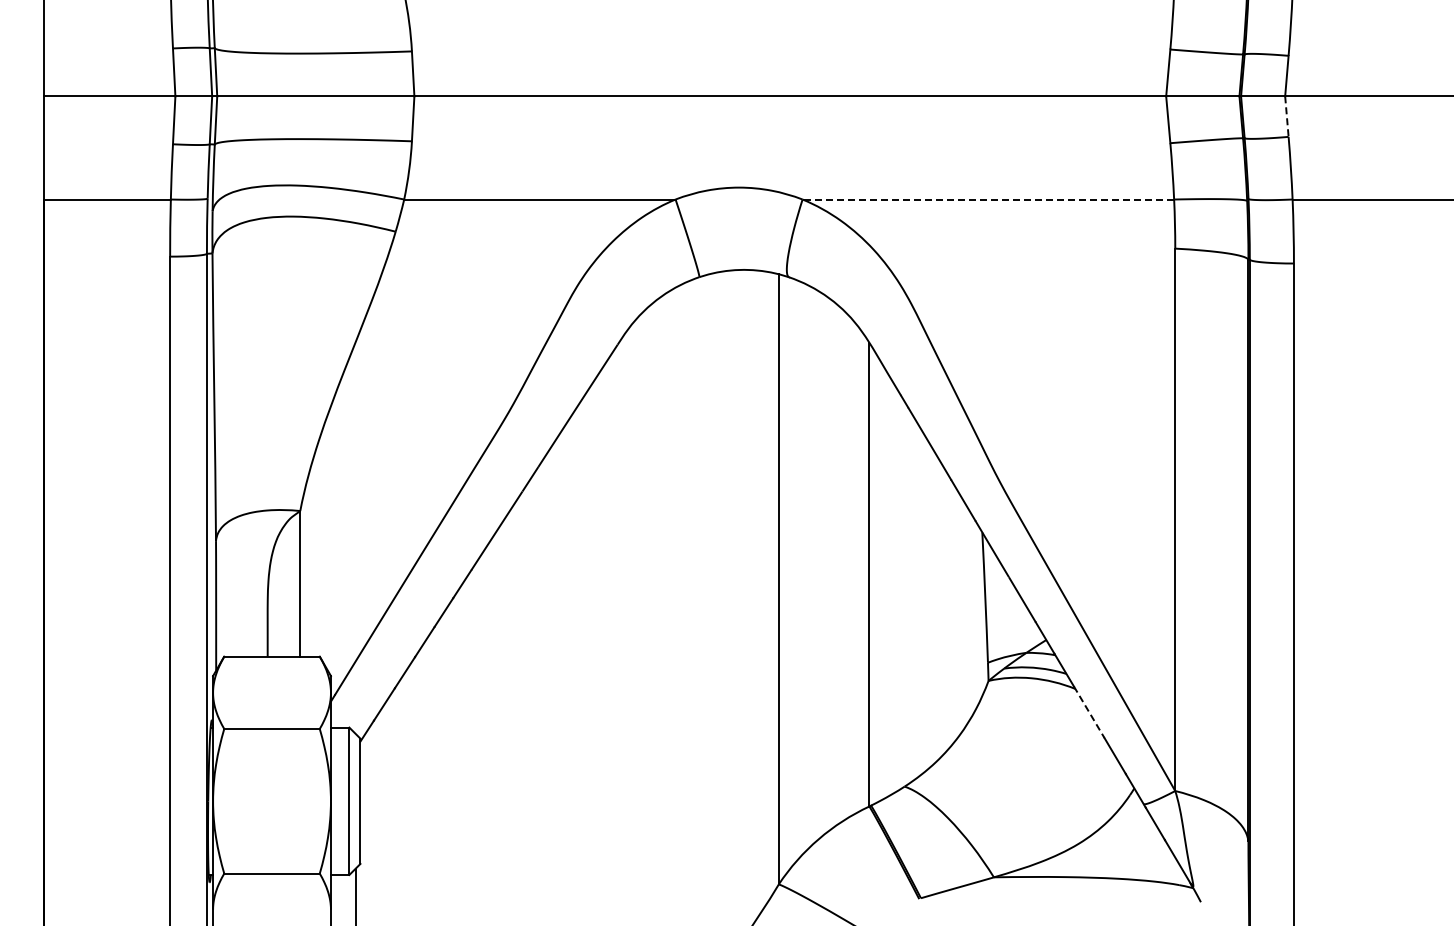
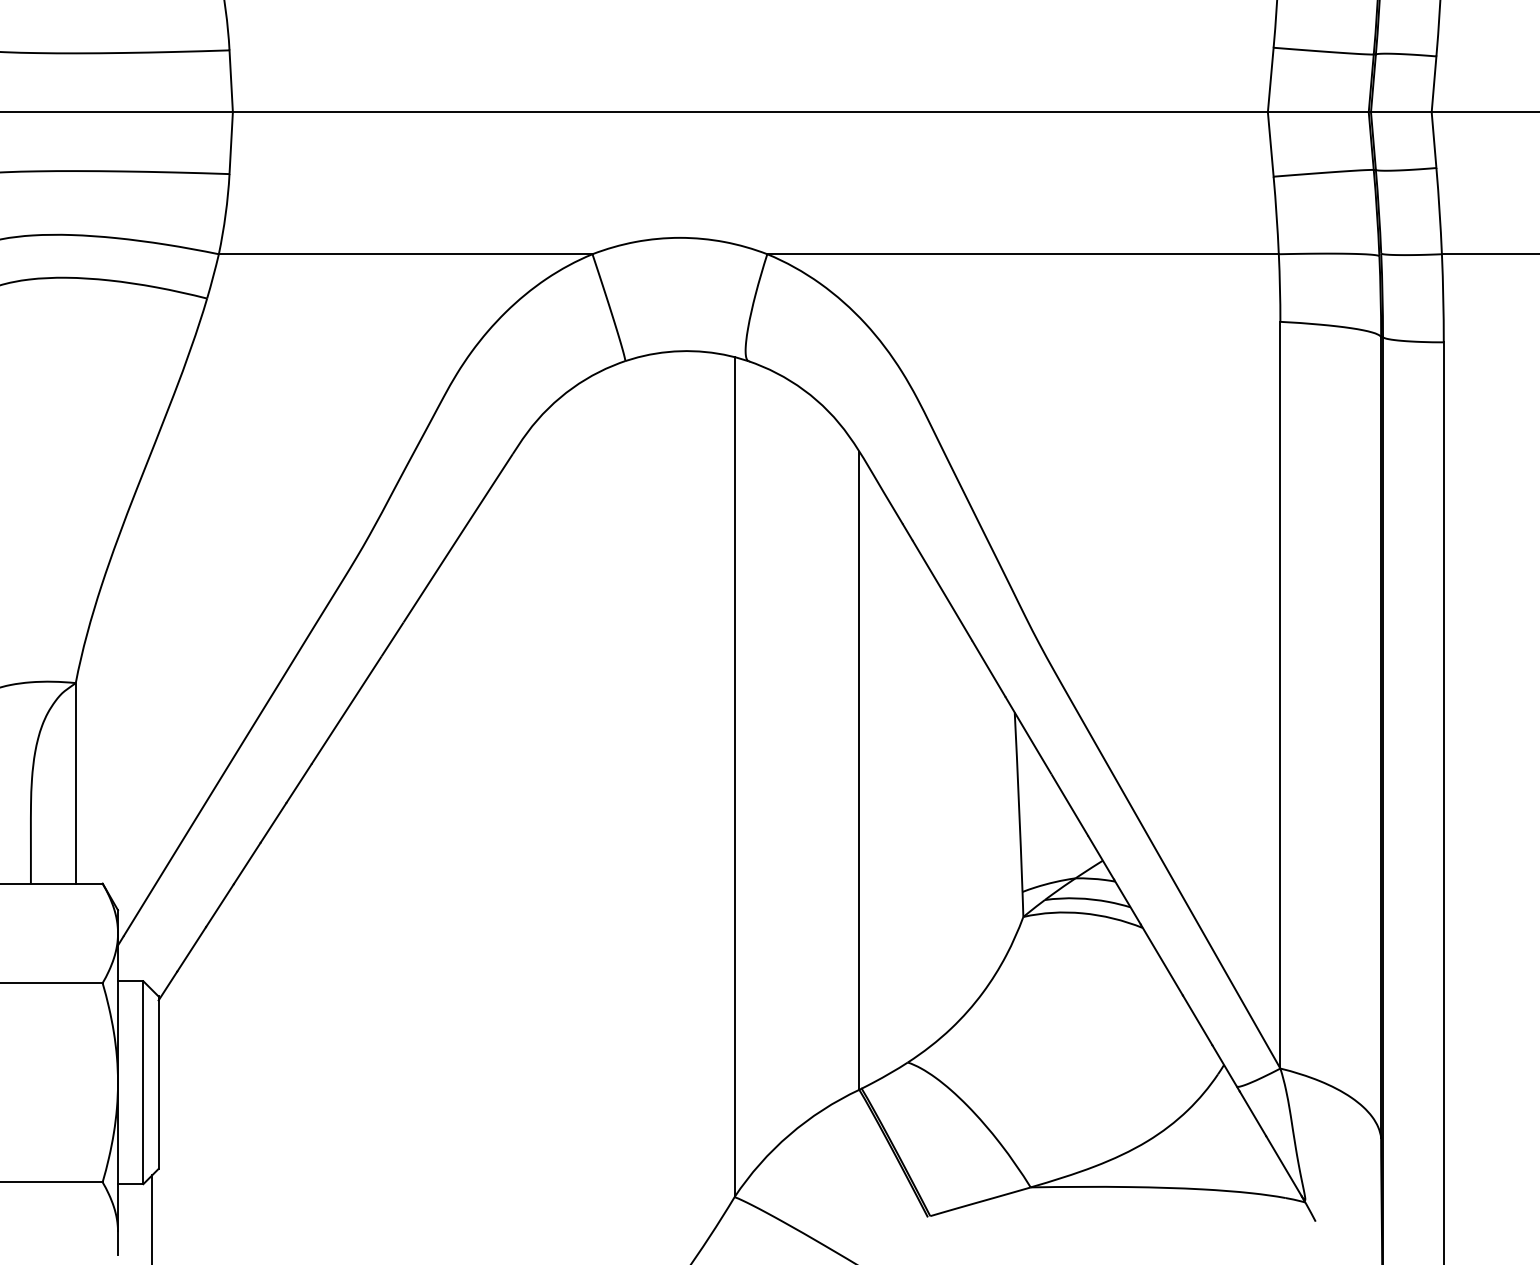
line: (1286, 117) -> (1433, 141), dashed -> solid
line: (988, 199) -> (1023, 254), dashed -> solid
line: (1089, 712) -> (1162, 960), dashed -> solid

